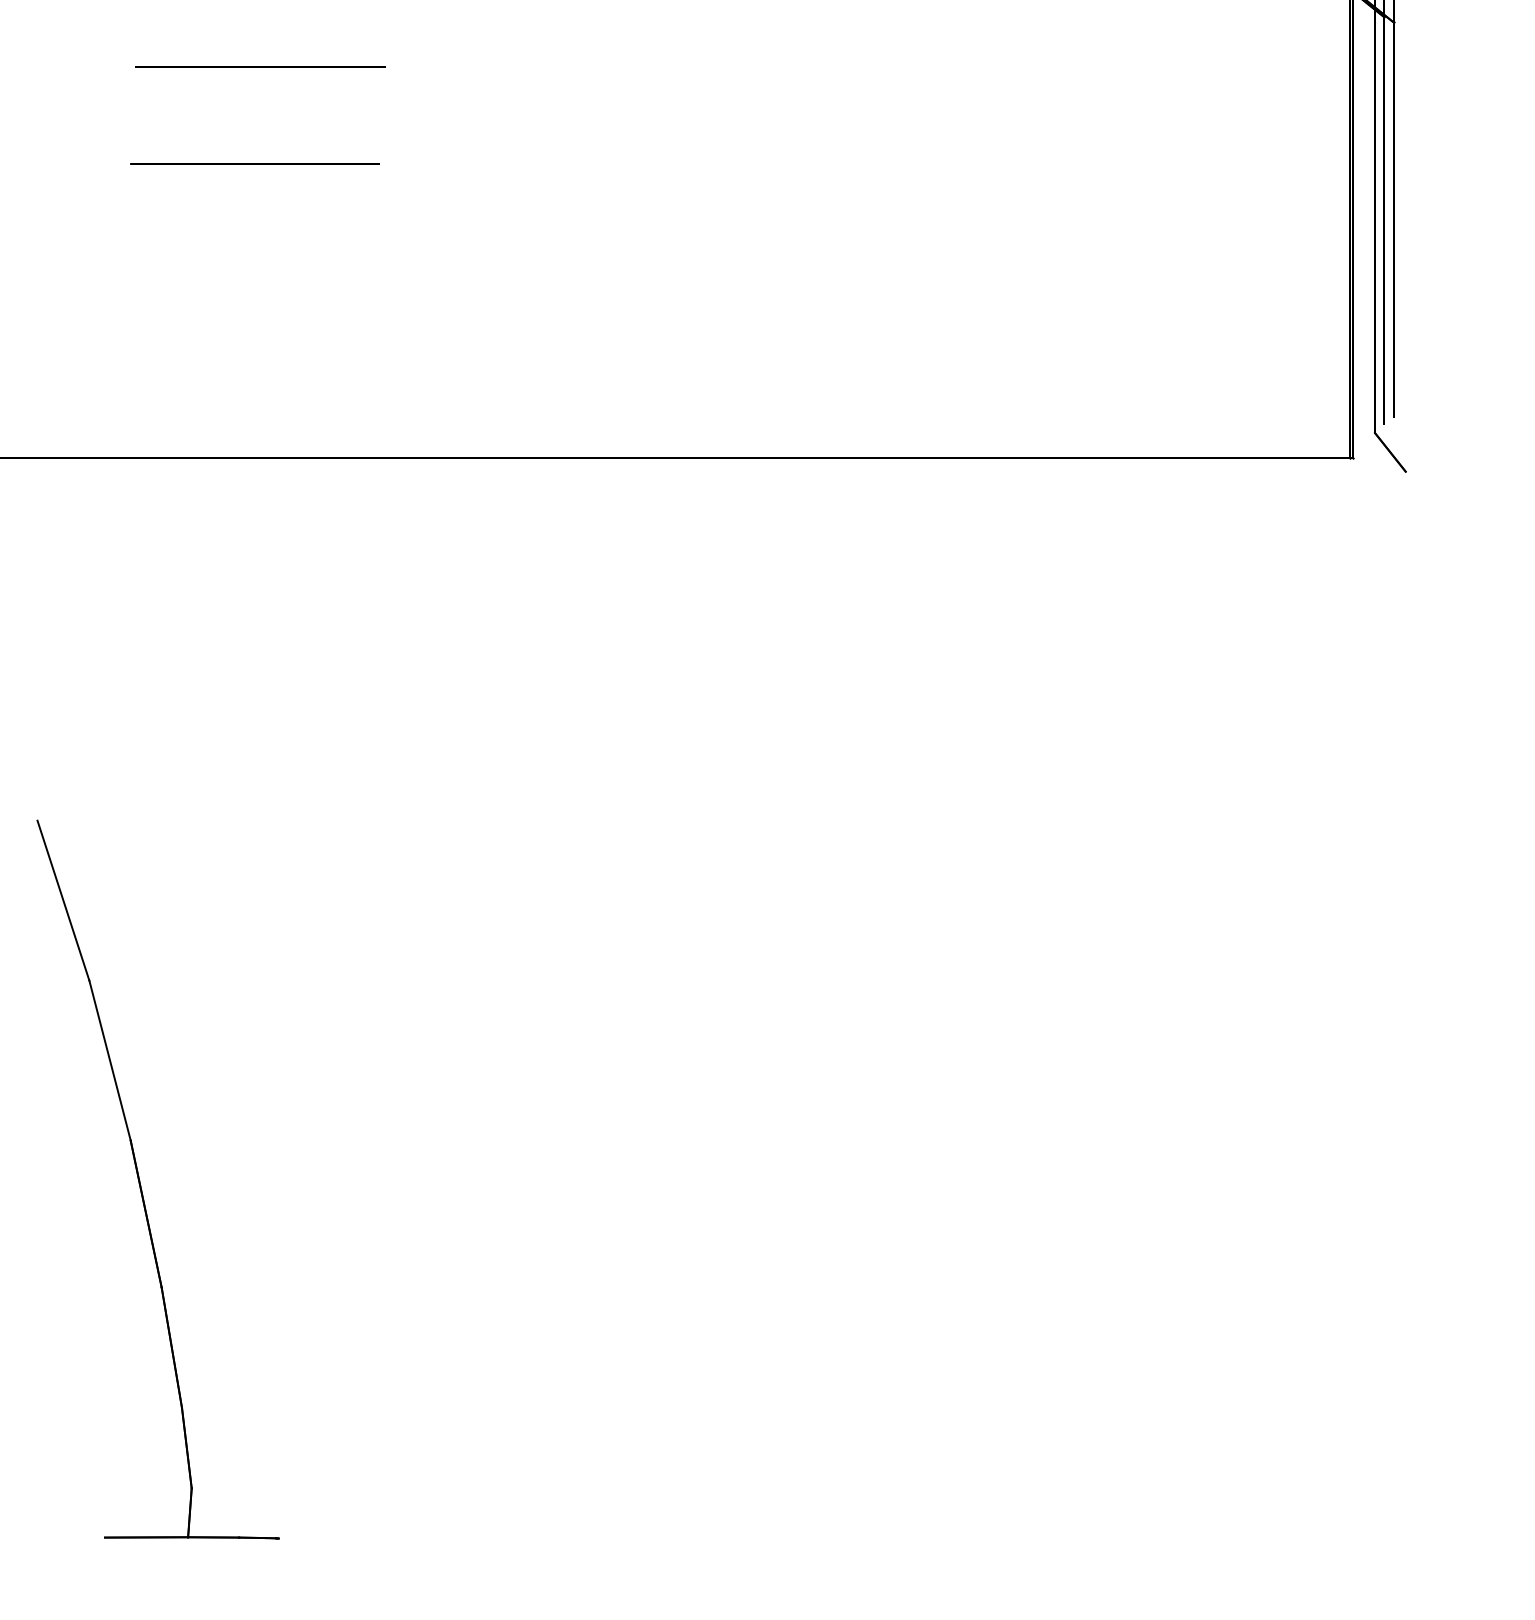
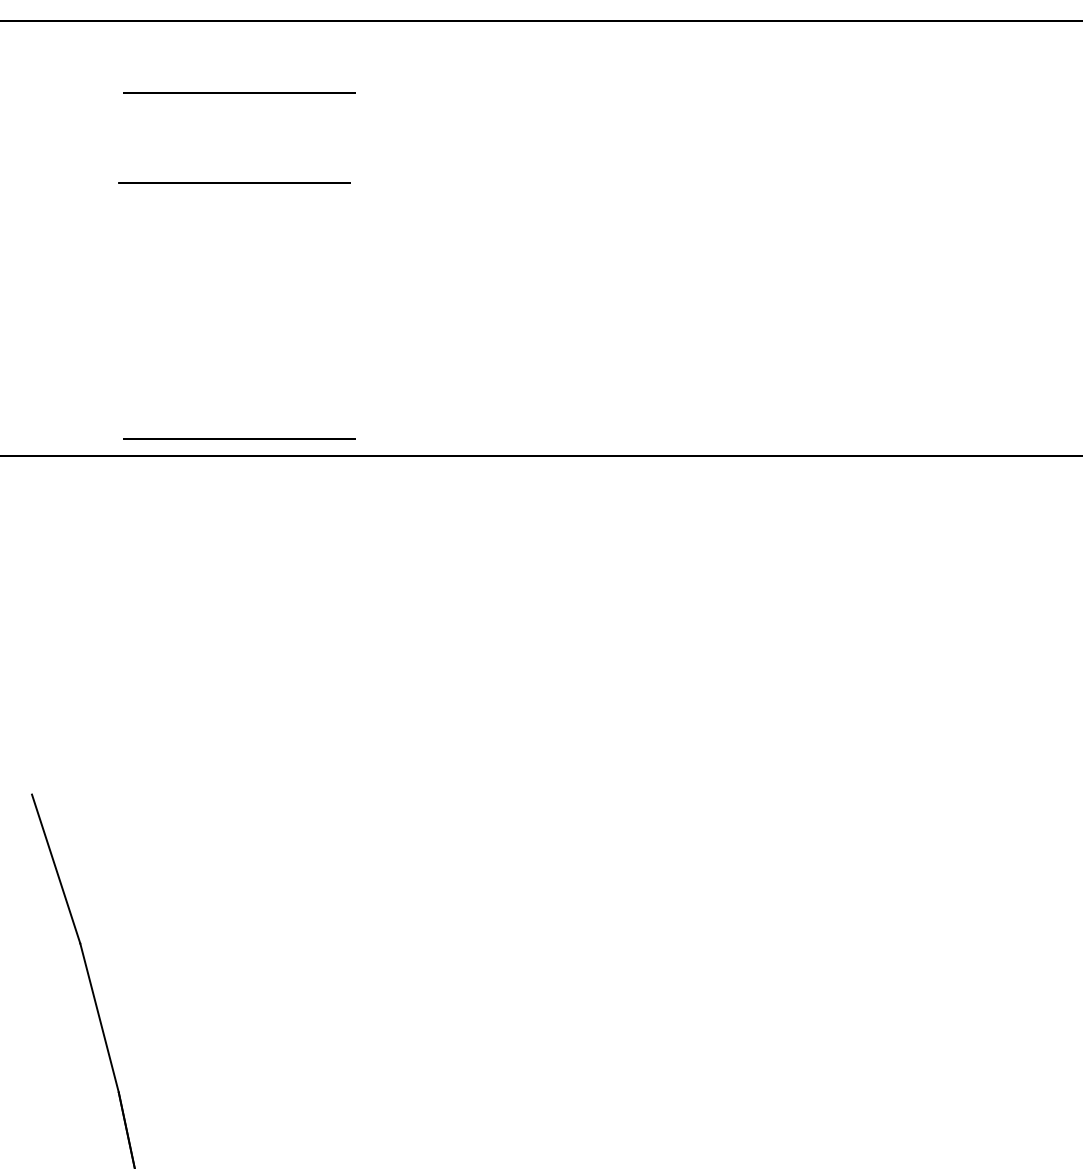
line: (260, 438) -> (239, 438), added

